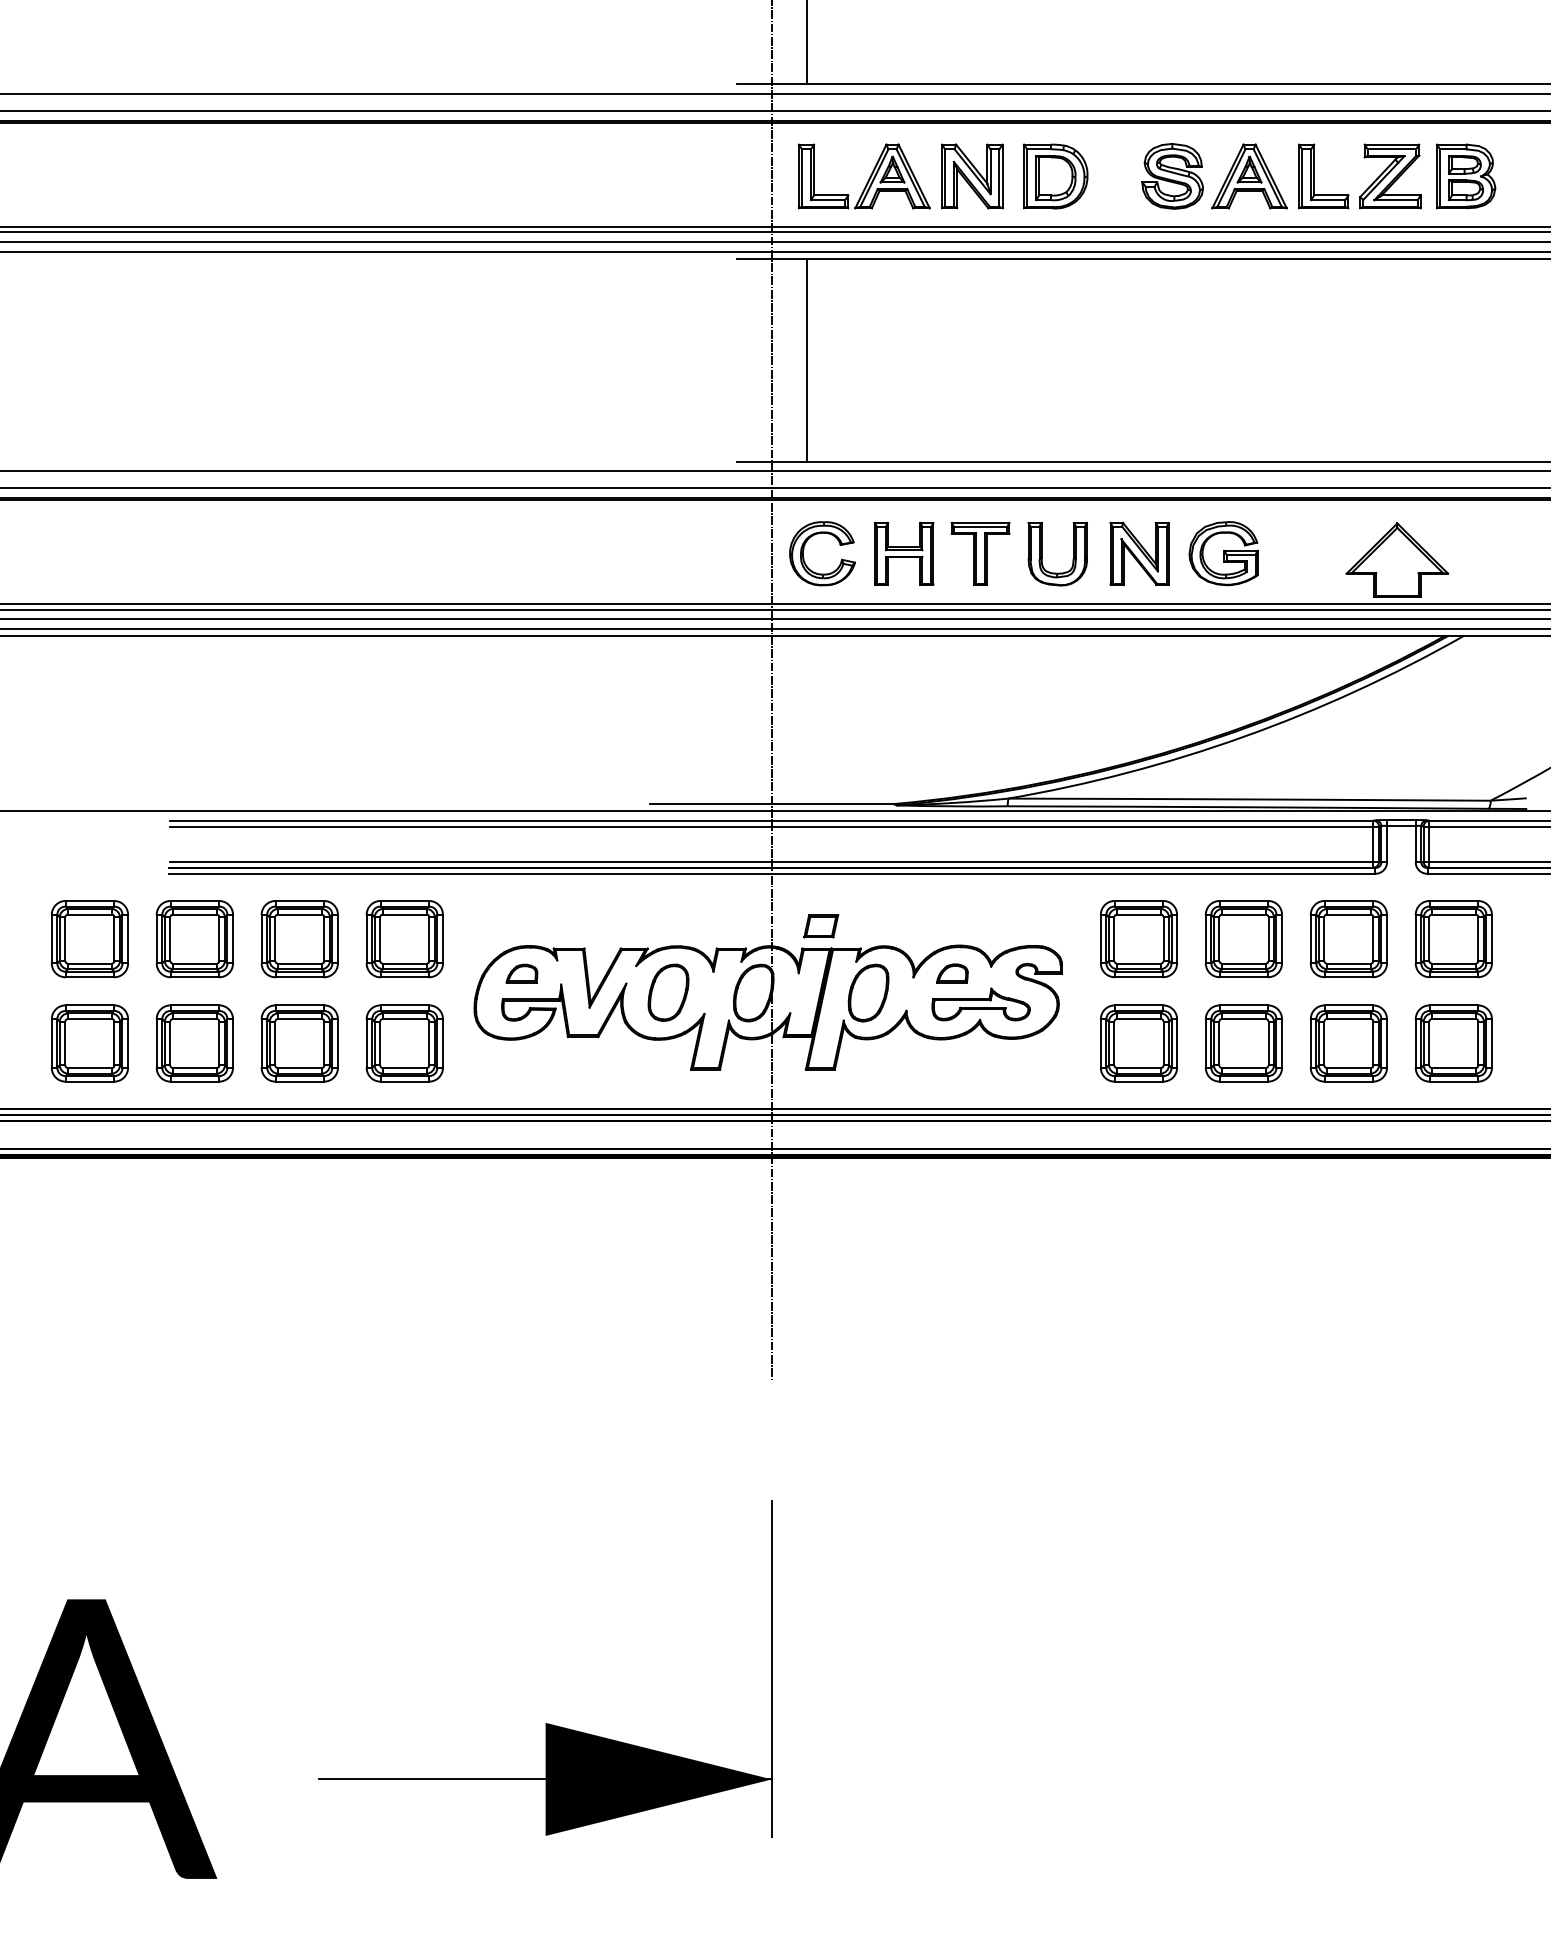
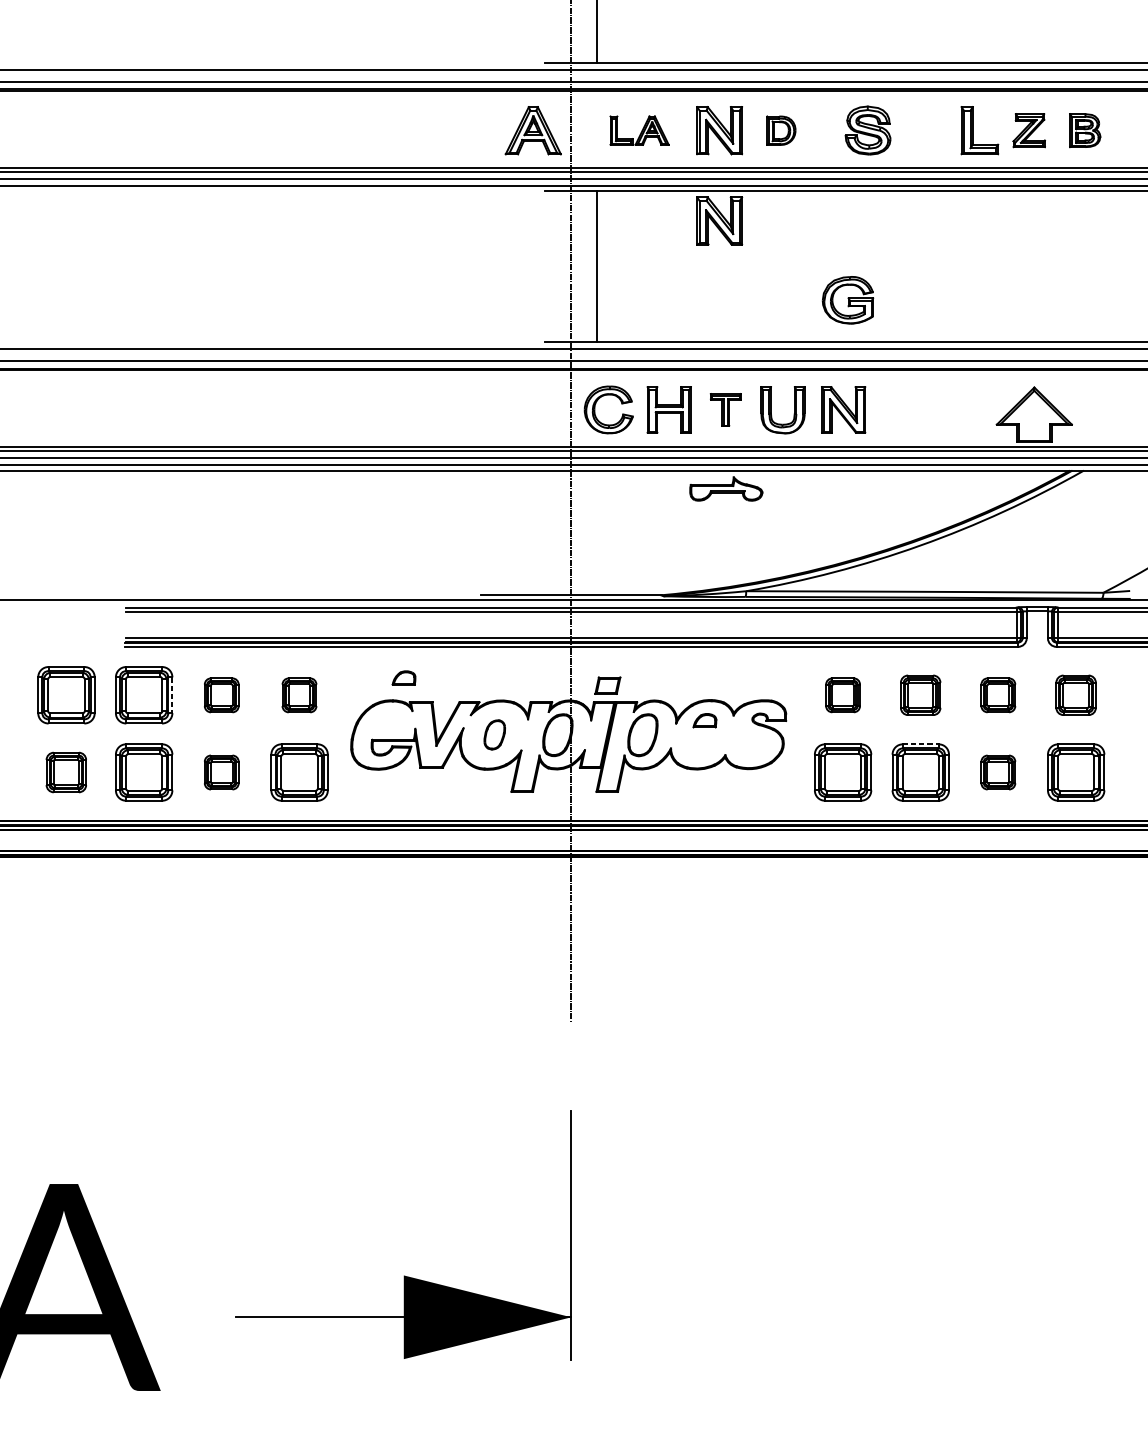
part: (863, 176) -> (639, 130), size x0.6
part: (1055, 176) -> (781, 130), size x0.6
part: (1249, 176) -> (533, 130), moved
part: (1390, 176) -> (1029, 130), size x0.7
part: (1465, 176) -> (1084, 130), size x0.7
part: (972, 298) -> (719, 220), added
part: (980, 553) -> (725, 409), size x0.7
part: (1223, 553) -> (847, 300), moved
line: (232, 939) -> (172, 695), solid -> dashed
part: (299, 939) -> (221, 695), size x0.6
part: (404, 939) -> (299, 695), size x0.6
part: (1138, 939) -> (842, 695), size x0.6
part: (1243, 939) -> (920, 695), size x0.7
part: (1348, 939) -> (998, 695), size x0.6
part: (1453, 939) -> (1075, 695), size x0.7
part: (521, 973) -> (403, 677), moved
part: (668, 992) -> (494, 734), size x0.7
part: (980, 1004) -> (725, 488), moved
line: (1244, 1005) -> (921, 744), solid -> dashed
part: (89, 1043) -> (66, 772), size x0.7
part: (299, 1043) -> (221, 772), size x0.6
part: (1348, 1043) -> (998, 772), size x0.6

